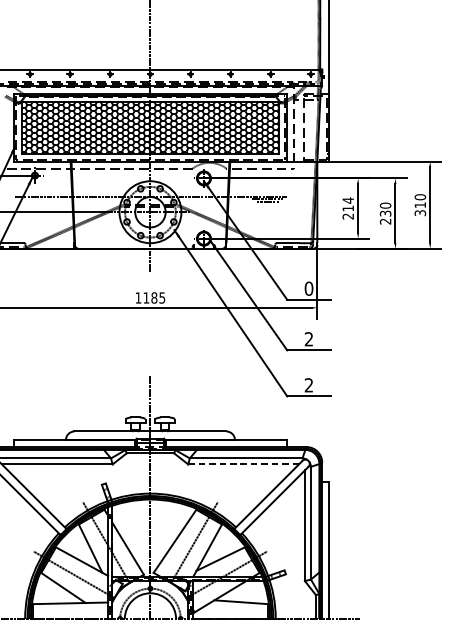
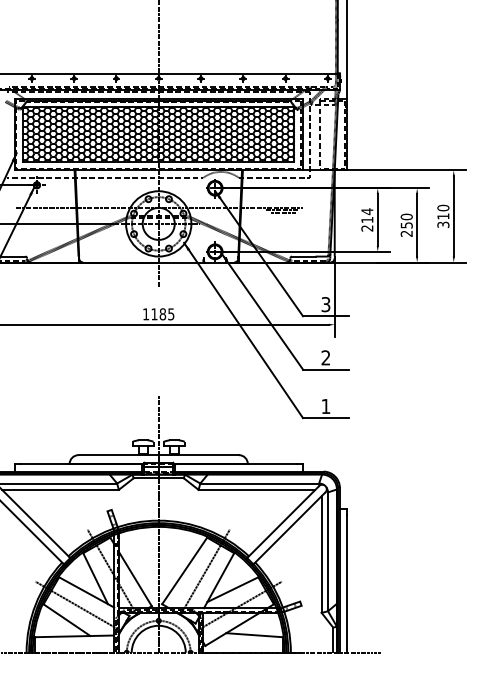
text: (384, 213) -> (405, 225), 230 -> 250
text: (308, 288) -> (325, 304), 0 -> 3
text: (308, 384) -> (325, 405), 2 -> 1
line: (244, 464) -> (257, 489), dashed -> solid

